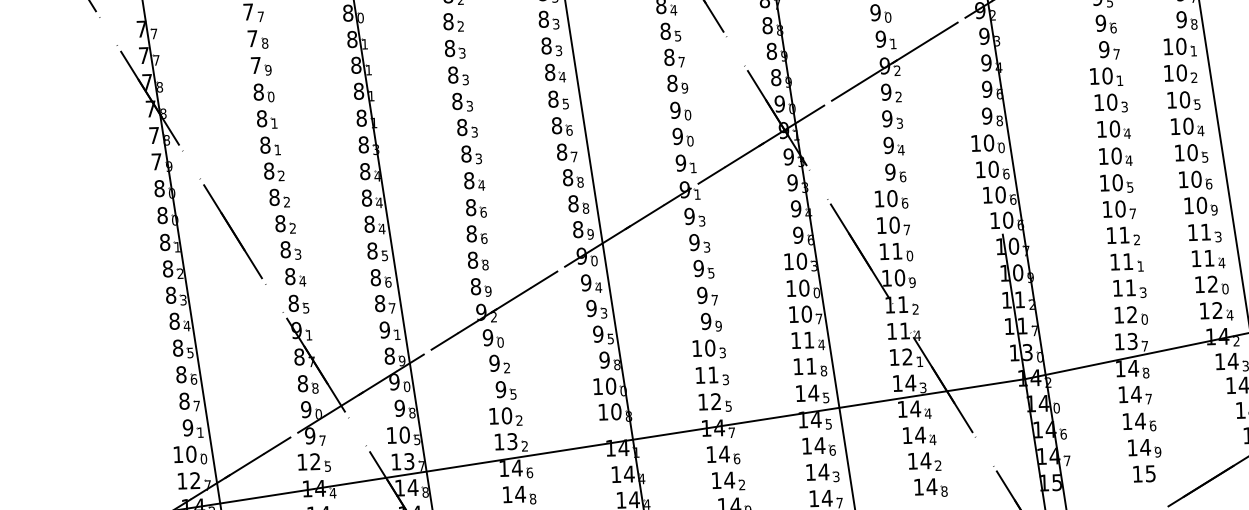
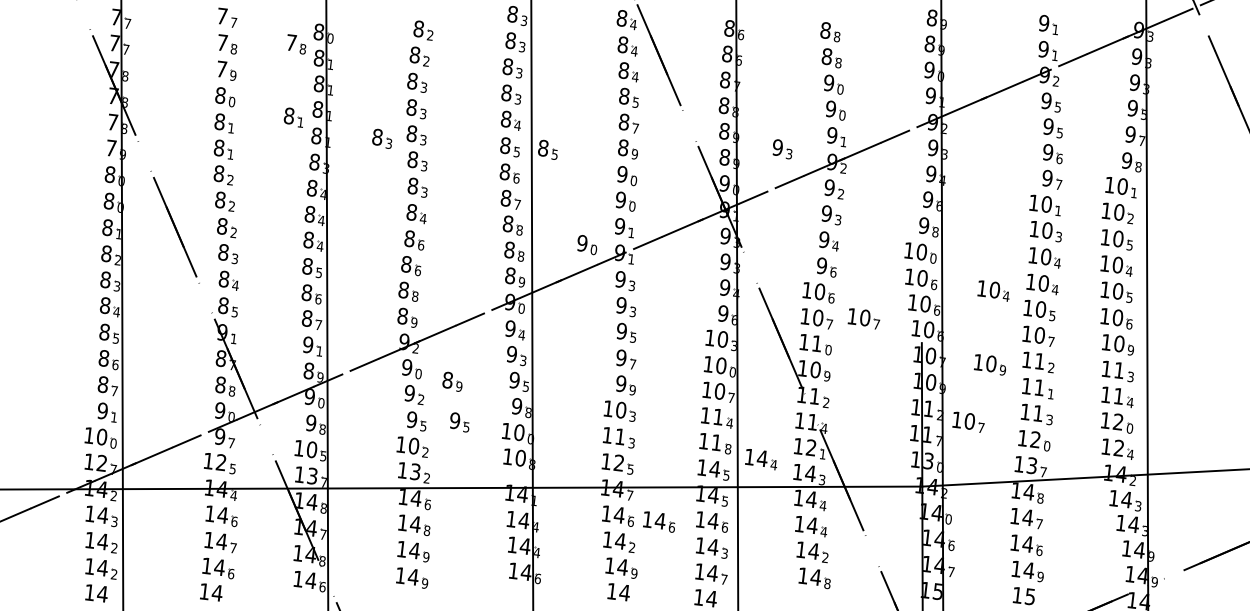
part: (327, 29) -> (296, 44), added
part: (832, 60) -> (782, 149), added
part: (596, 96) -> (547, 149), added
part: (334, 103) -> (292, 117), added
part: (428, 110) -> (382, 138), added
part: (1066, 170) -> (993, 290), added
part: (651, 187) -> (587, 245), added
part: (940, 218) -> (863, 318), added
part: (1074, 245) -> (989, 364), added
part: (1061, 306) -> (968, 421), added
part: (535, 344) -> (452, 381), added
part: (858, 376) -> (760, 459), added
part: (549, 385) -> (459, 422), added
part: (765, 454) -> (659, 521), added

